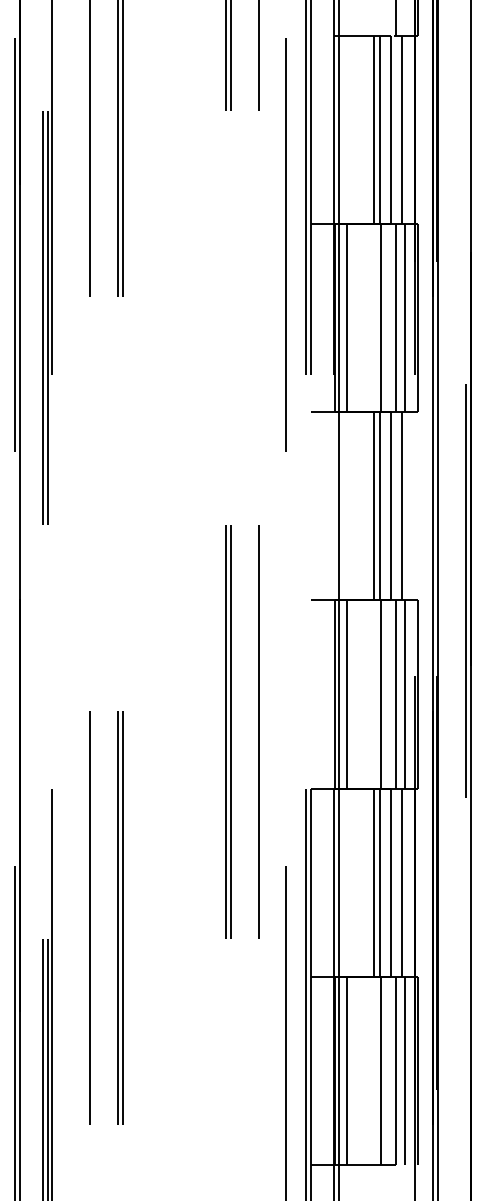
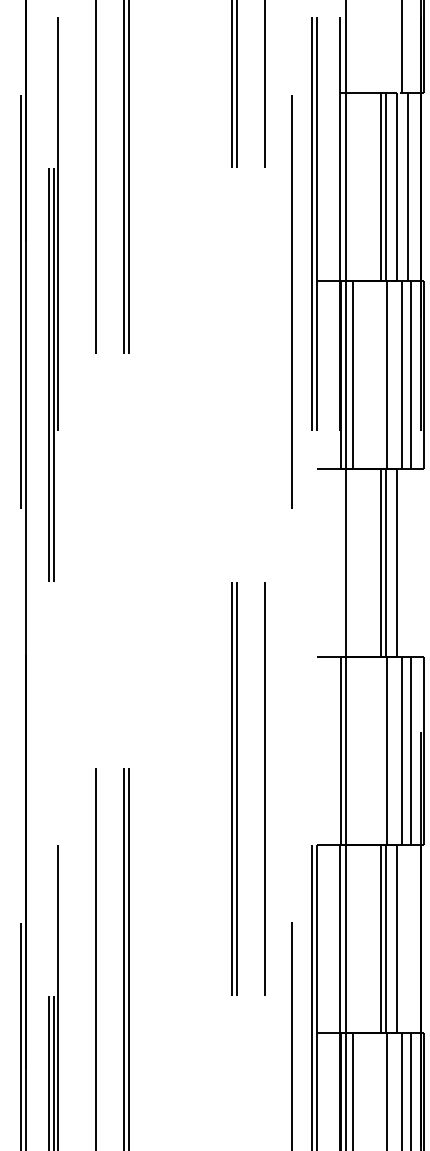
line: (402, 506) -> (408, 563), removed
line: (346, 694) -> (352, 751), removed
line: (402, 882) -> (408, 939), removed

